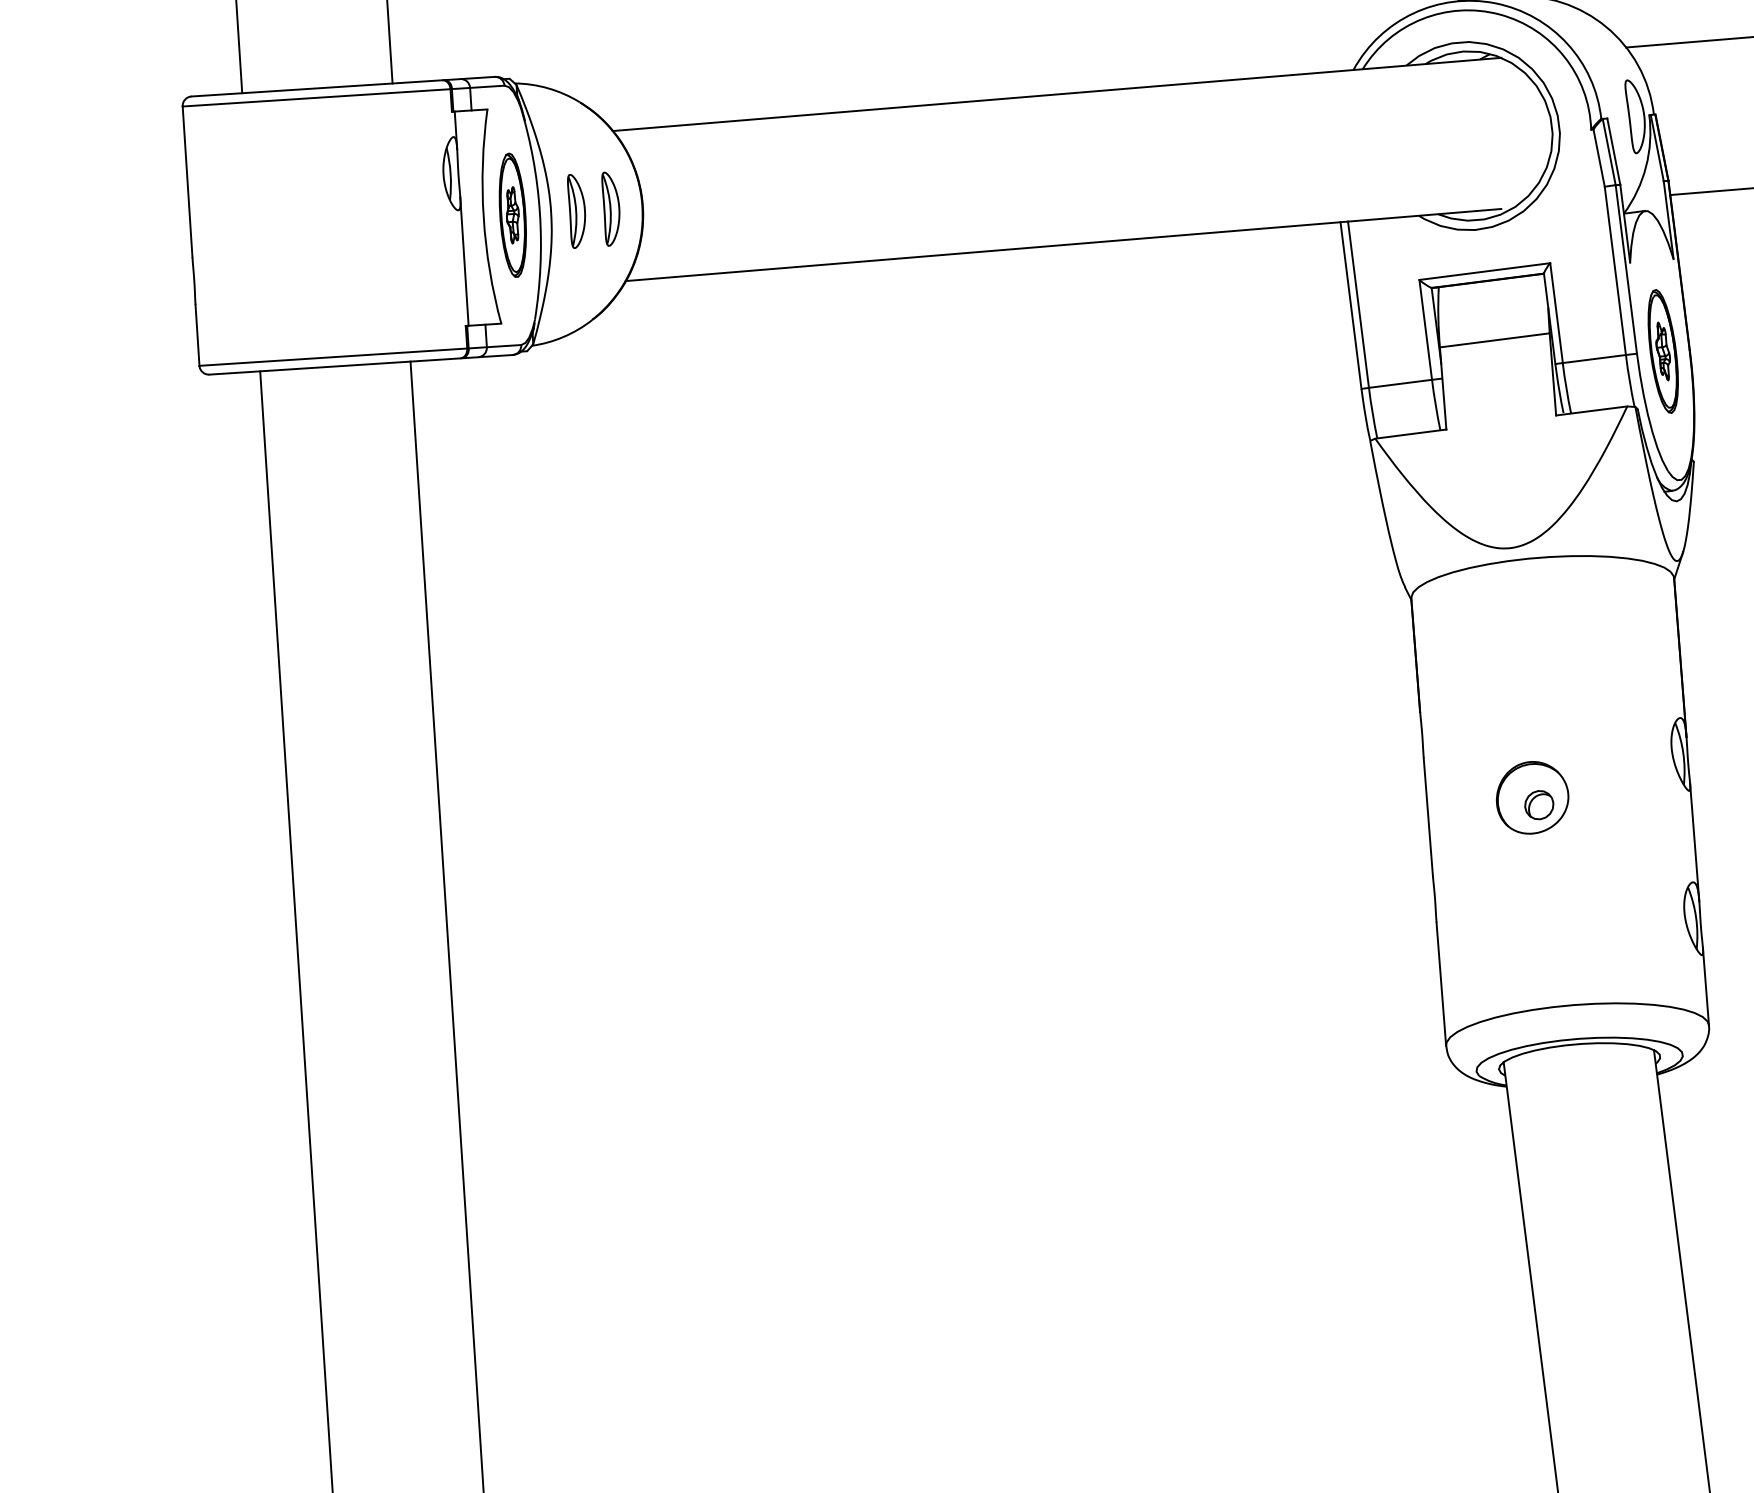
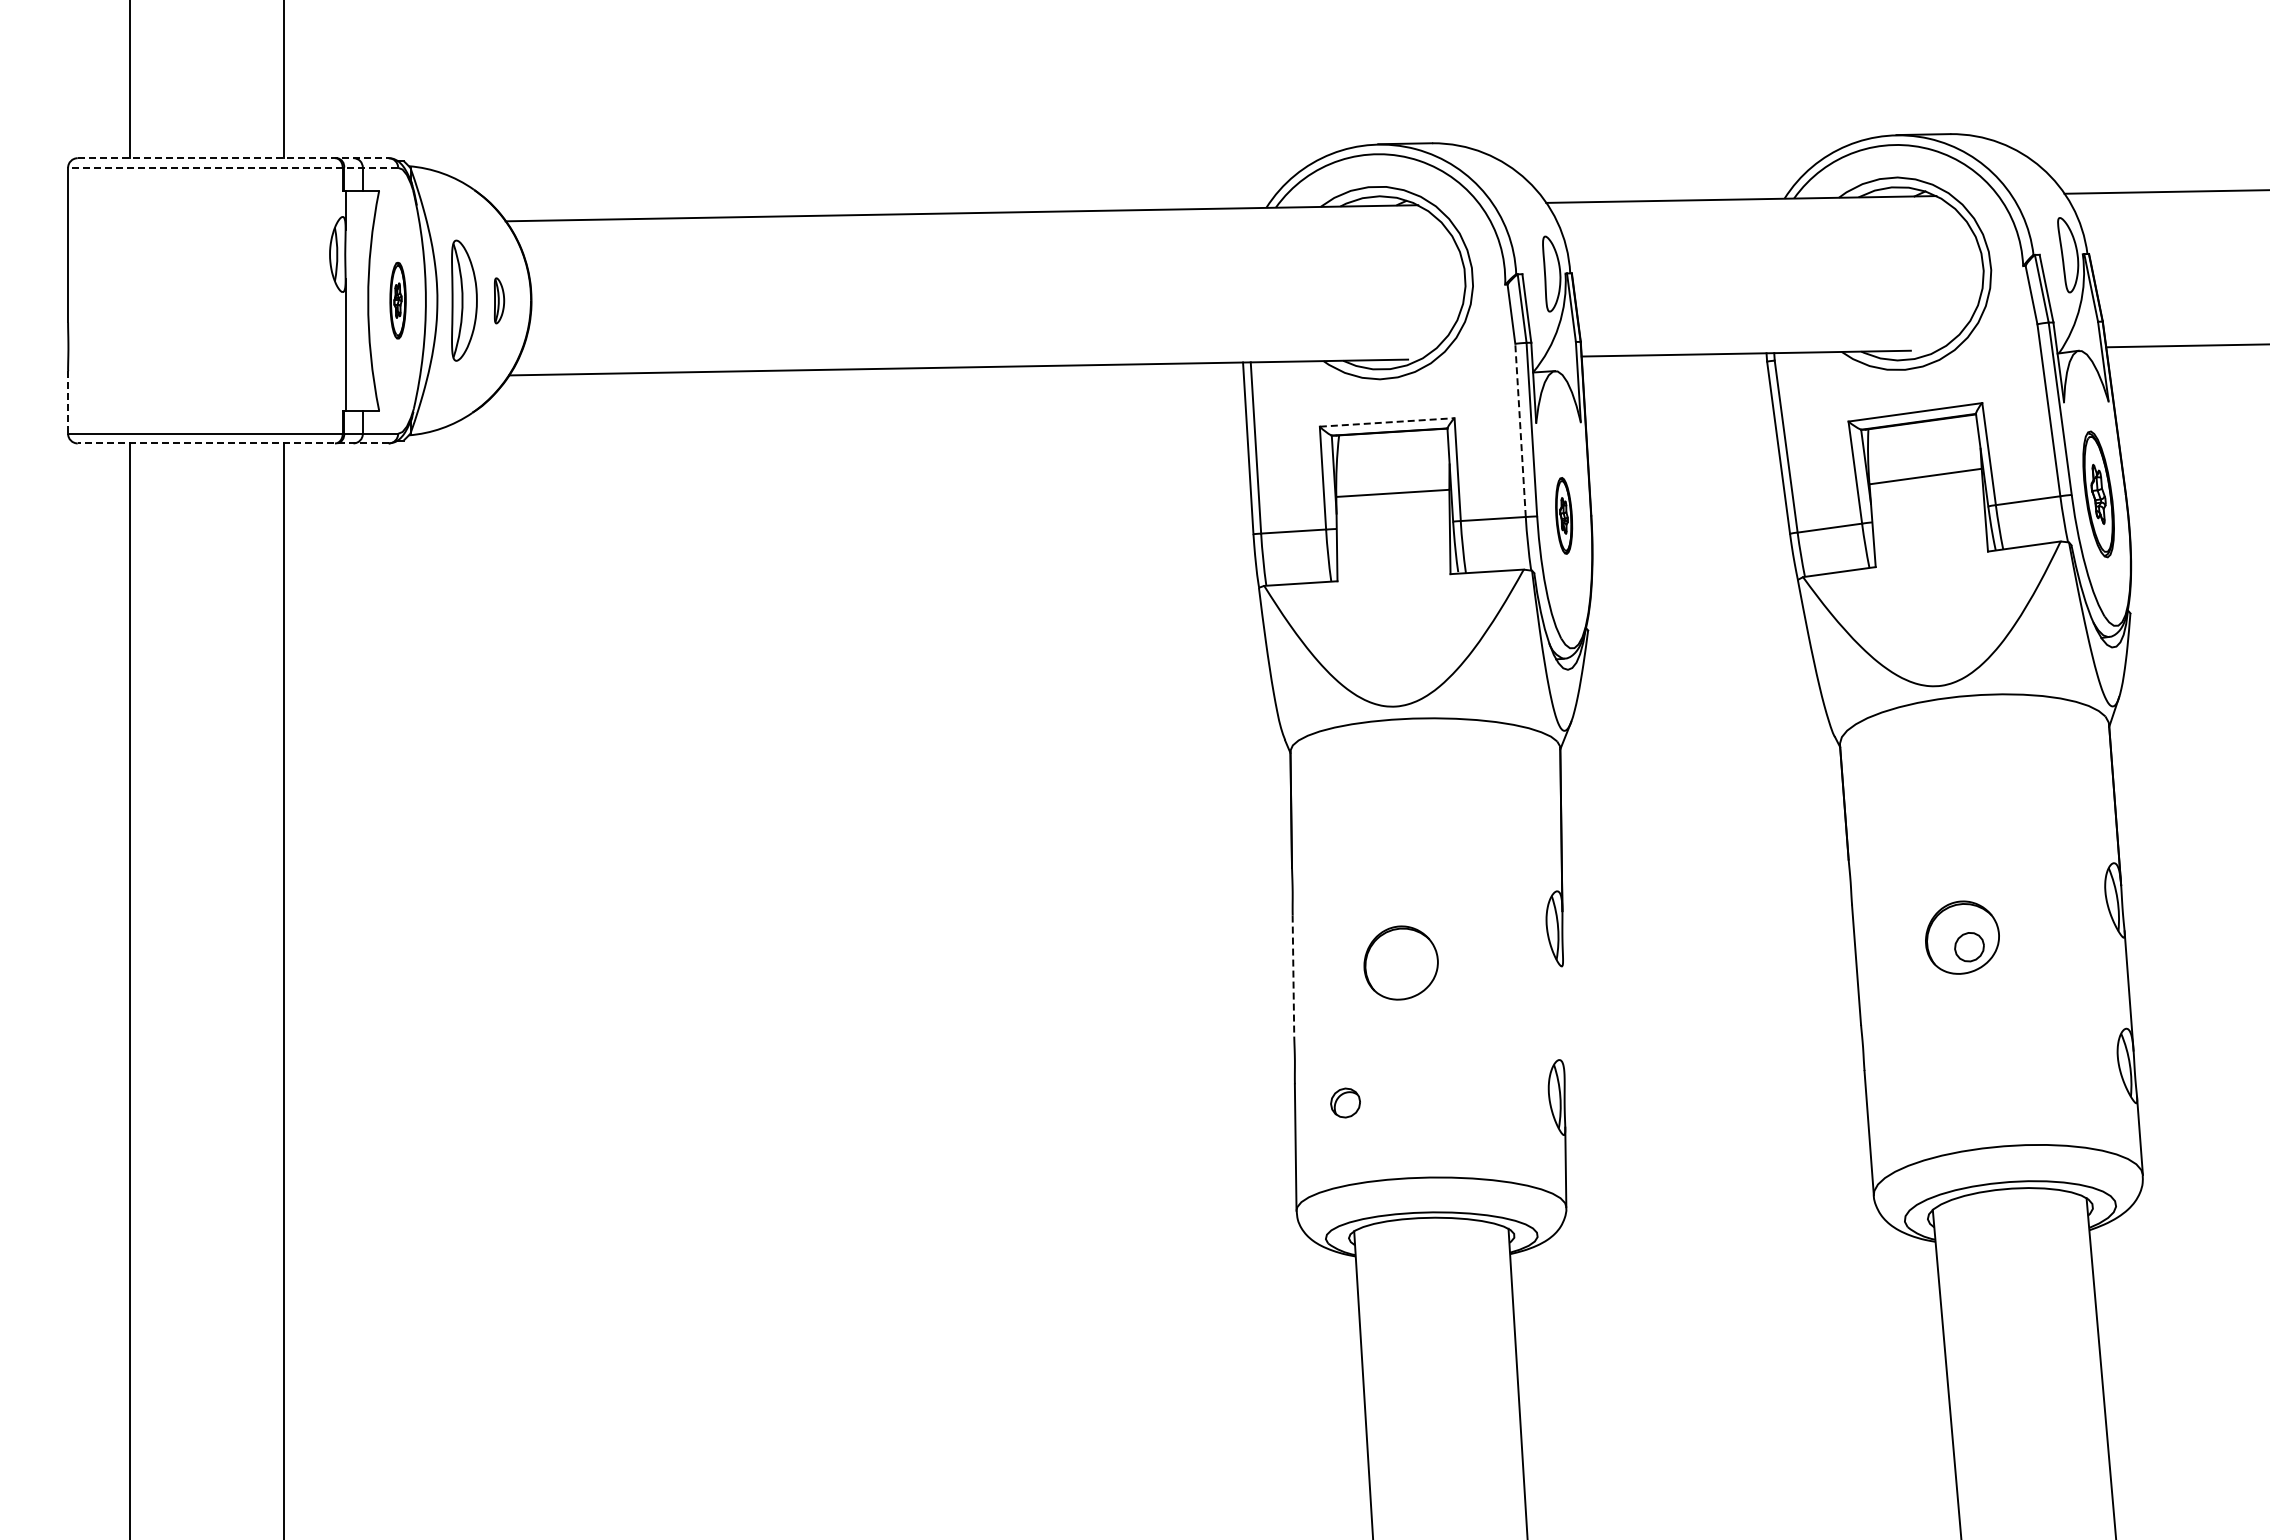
line: (343, 86) -> (233, 158), solid -> dashed
line: (342, 95) -> (232, 167), solid -> dashed
part: (611, 208) -> (499, 300), size x0.6
part: (576, 210) -> (463, 300), size x1.6
part: (512, 215) -> (397, 300), size x0.6
line: (1485, 271) -> (1387, 422), solid -> dashed
line: (1615, 271) -> (1520, 430), solid -> dashed
line: (197, 336) -> (68, 403), solid -> dashed
part: (1662, 351) -> (1563, 515), size x0.6
line: (360, 364) -> (232, 443), solid -> dashed
part: (1539, 804) -> (1345, 1102), moved
line: (1428, 817) -> (1293, 976), solid -> dashed
line: (1694, 841) -> (1563, 1018), removed

